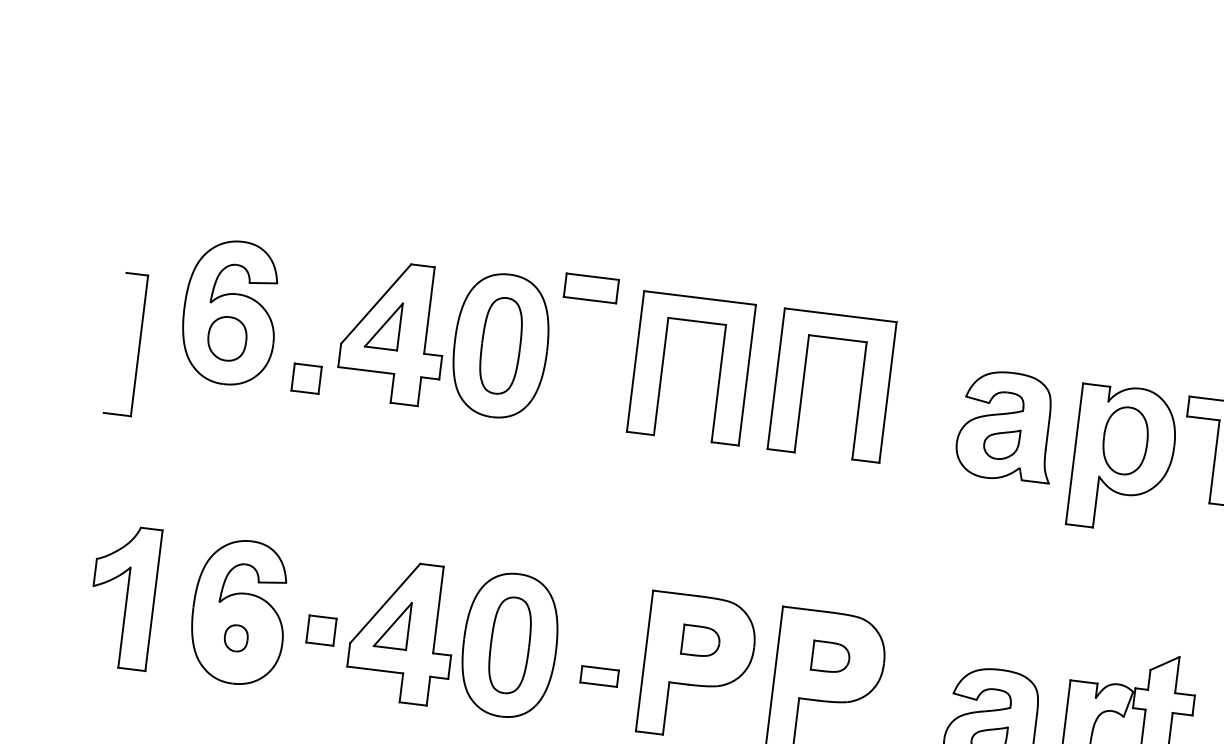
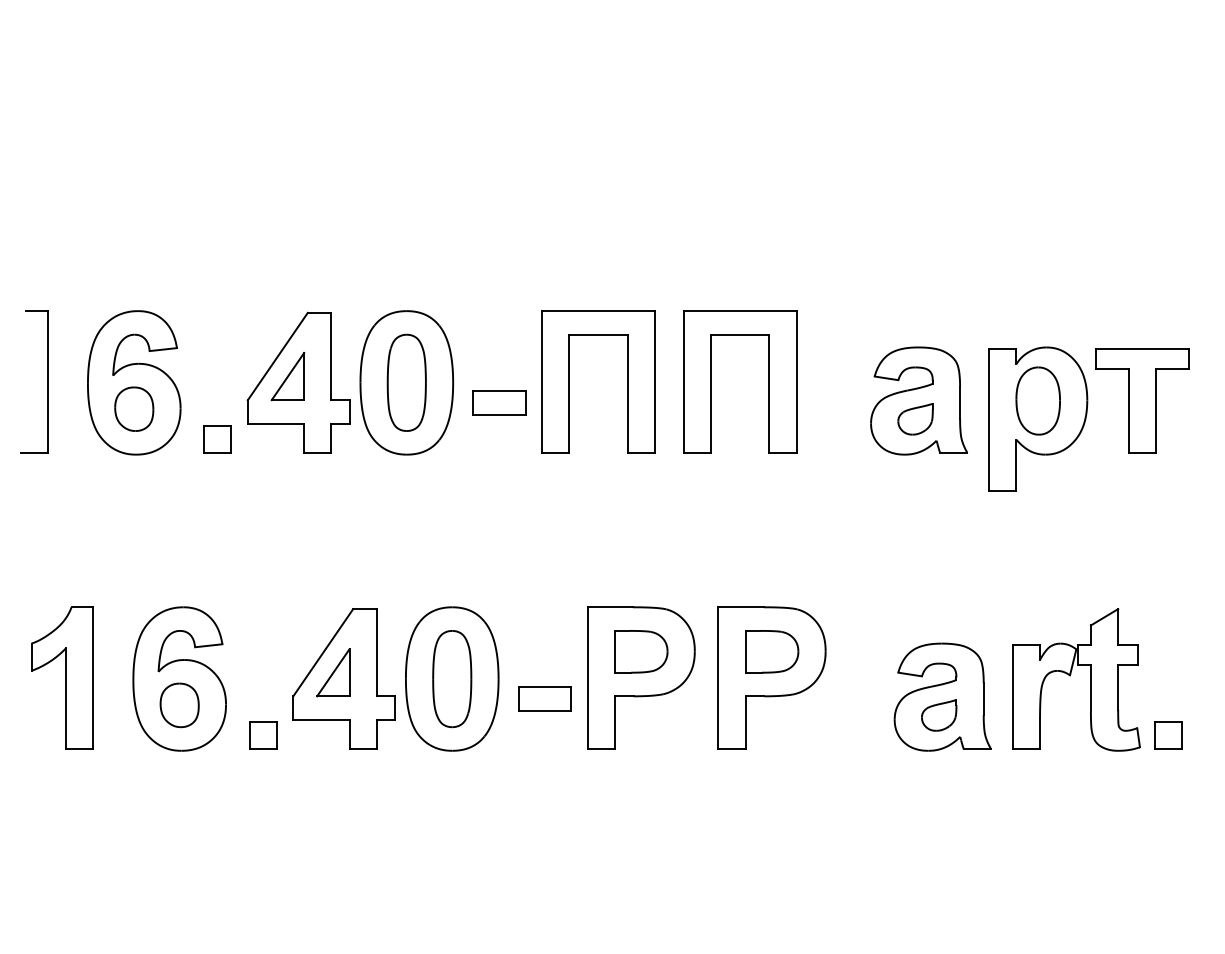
part: (591, 288) -> (499, 402), moved
part: (139, 345) -> (47, 381), moved
part: (321, 630) -> (263, 735), moved
part: (236, 638) -> (179, 705), size x1.67
part: (701, 641) -> (641, 651), size x1.43
part: (831, 657) -> (772, 651), size x1.43
part: (599, 675) -> (544, 698), size x1.43

